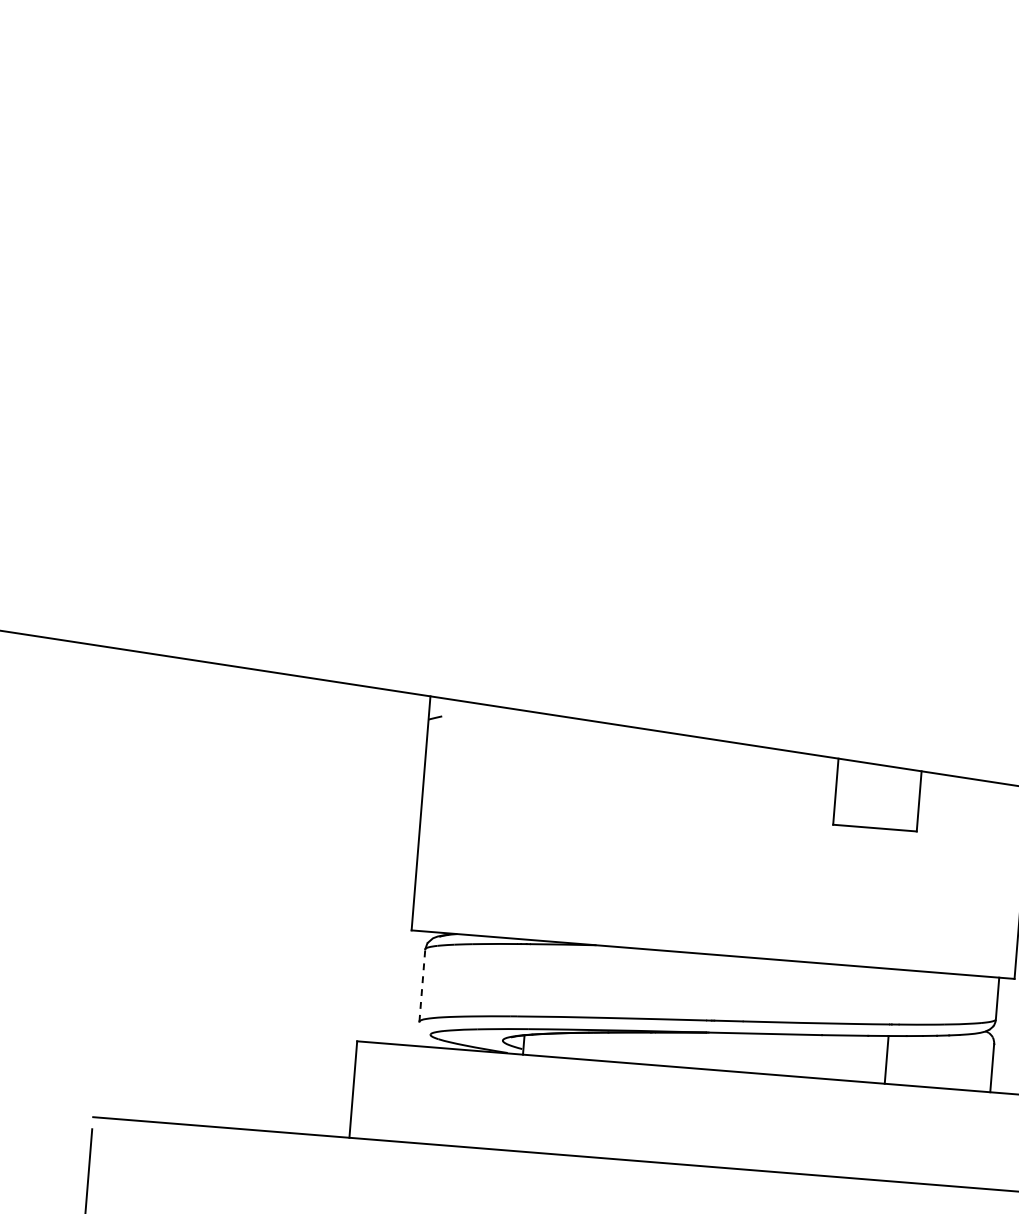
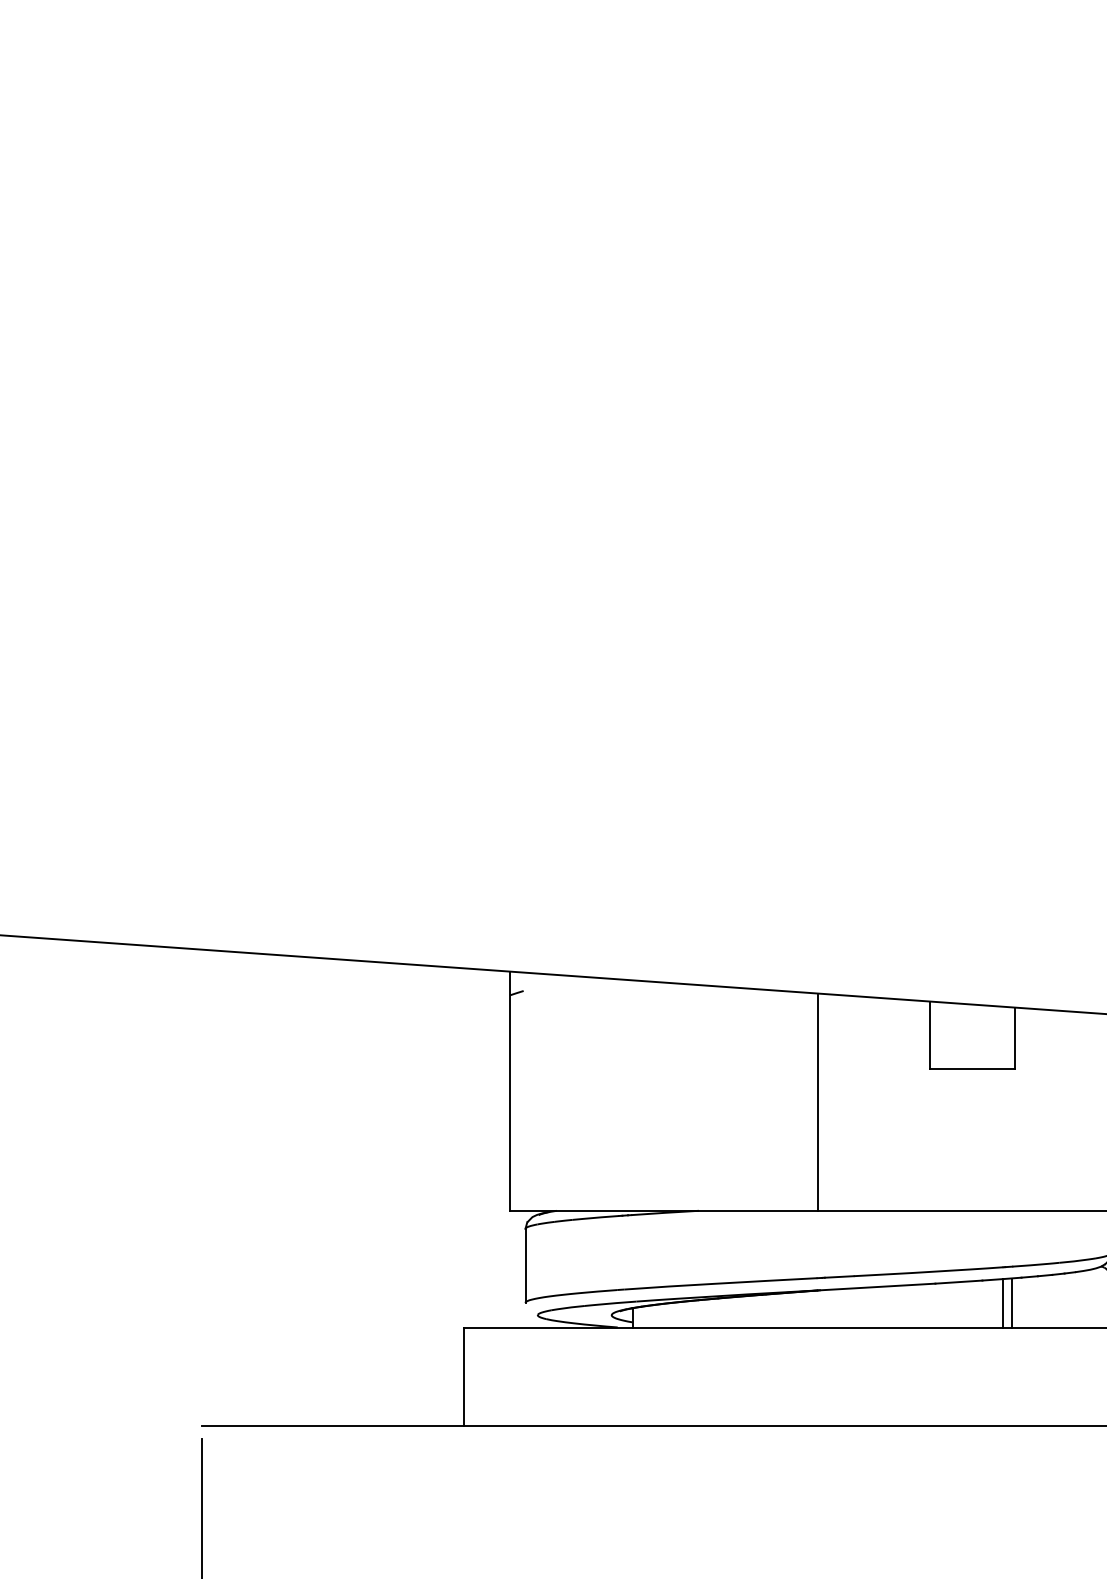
line: (721, 848) -> (818, 1102), added
line: (422, 985) -> (525, 1265), dashed -> solid
line: (895, 1059) -> (1012, 1302), added

